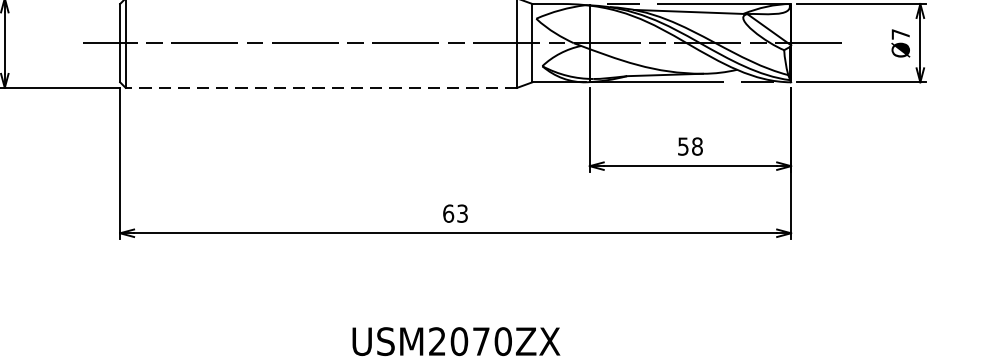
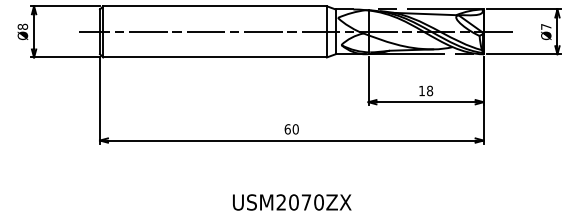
line: (322, 87) -> (215, 57), dashed -> solid
text: (682, 145) -> (421, 90), 58 -> 18
text: (462, 213) -> (295, 129), 63 -> 60

